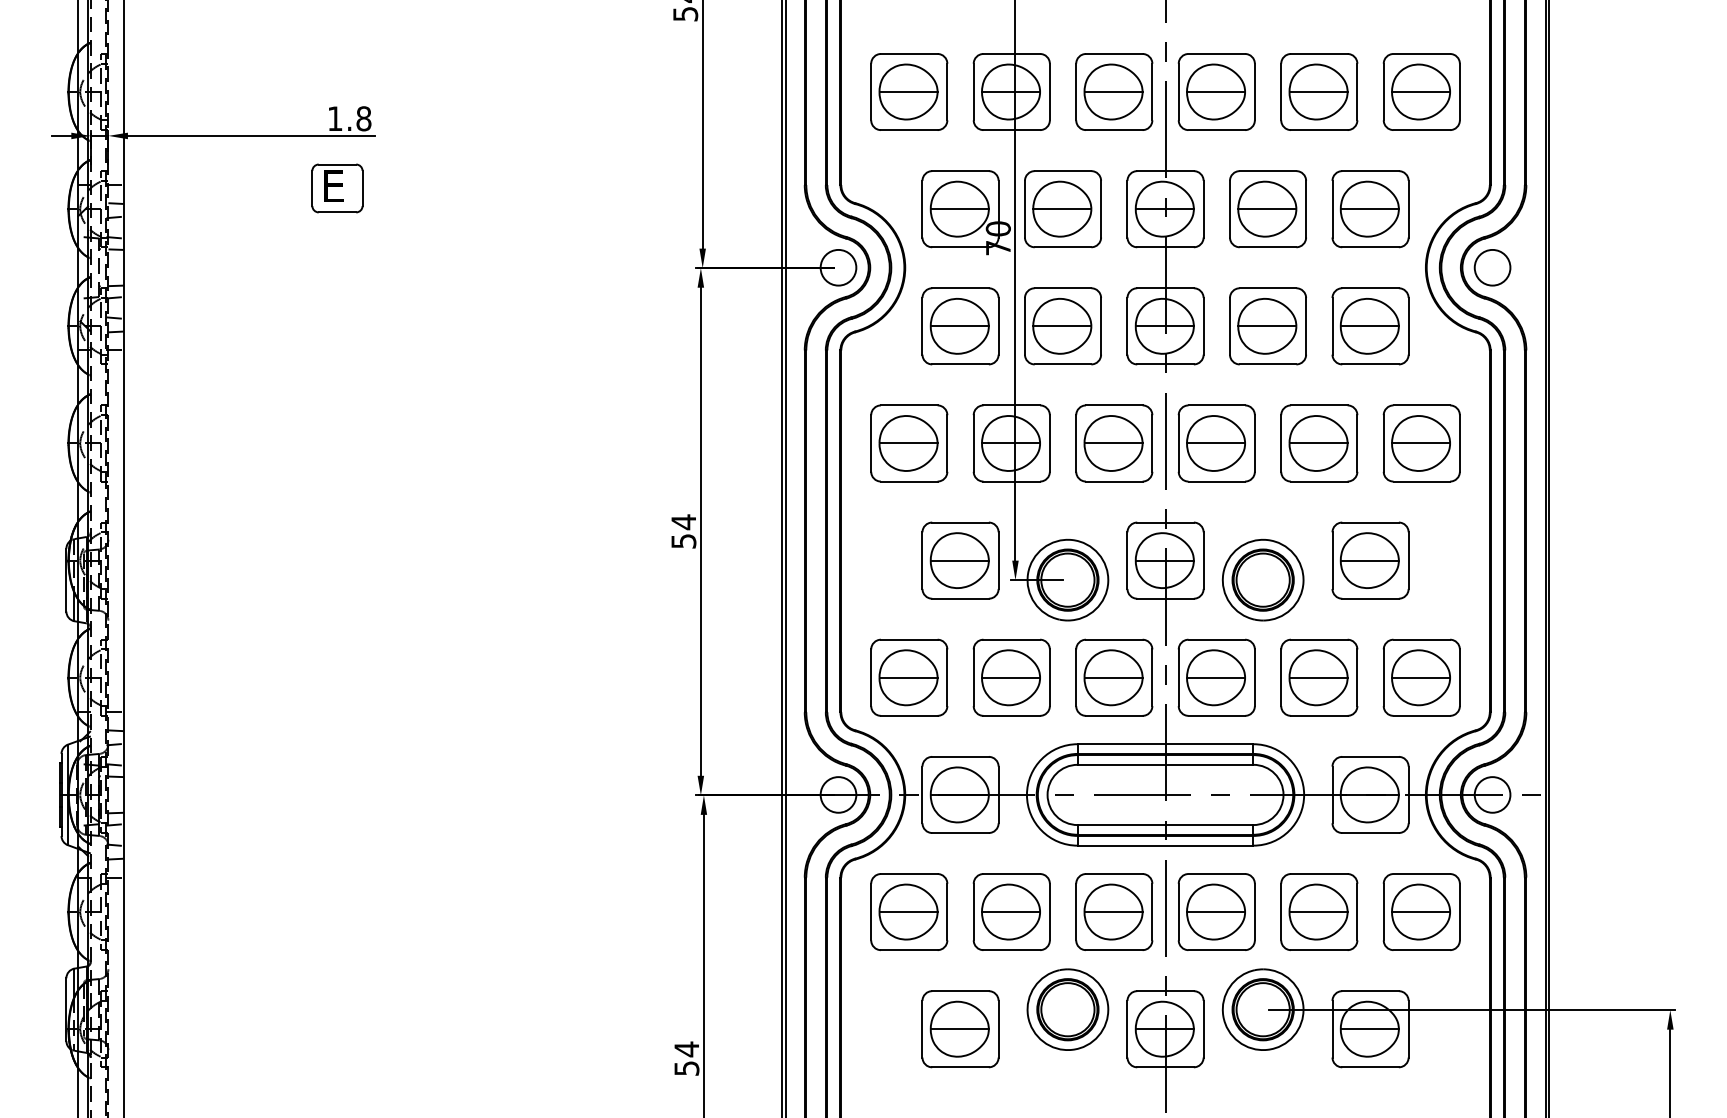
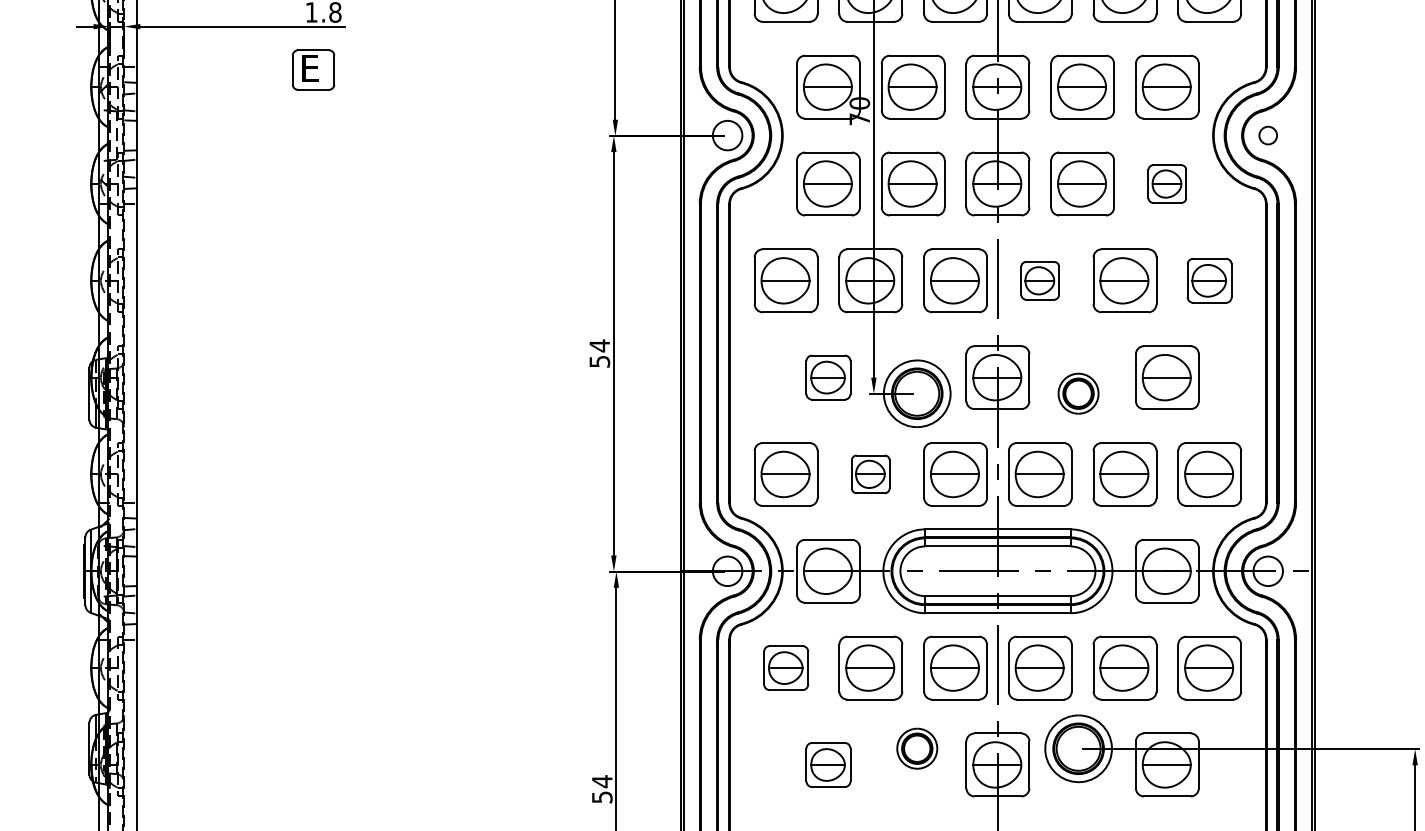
circle: (1492, 267) -> (1268, 135), size x0.6
part: (1370, 326) -> (1167, 184), size x0.6
part: (1216, 443) -> (1040, 280), size x0.6
part: (1421, 443) -> (1209, 280), size x0.7
part: (960, 560) -> (828, 377), size x0.7
part: (1262, 579) -> (1078, 393), size x0.6
part: (1011, 677) -> (870, 474), size x0.6
part: (909, 911) -> (786, 667), size x0.7
part: (1067, 1009) -> (916, 748), size x0.6
part: (960, 1029) -> (828, 765), size x0.7

